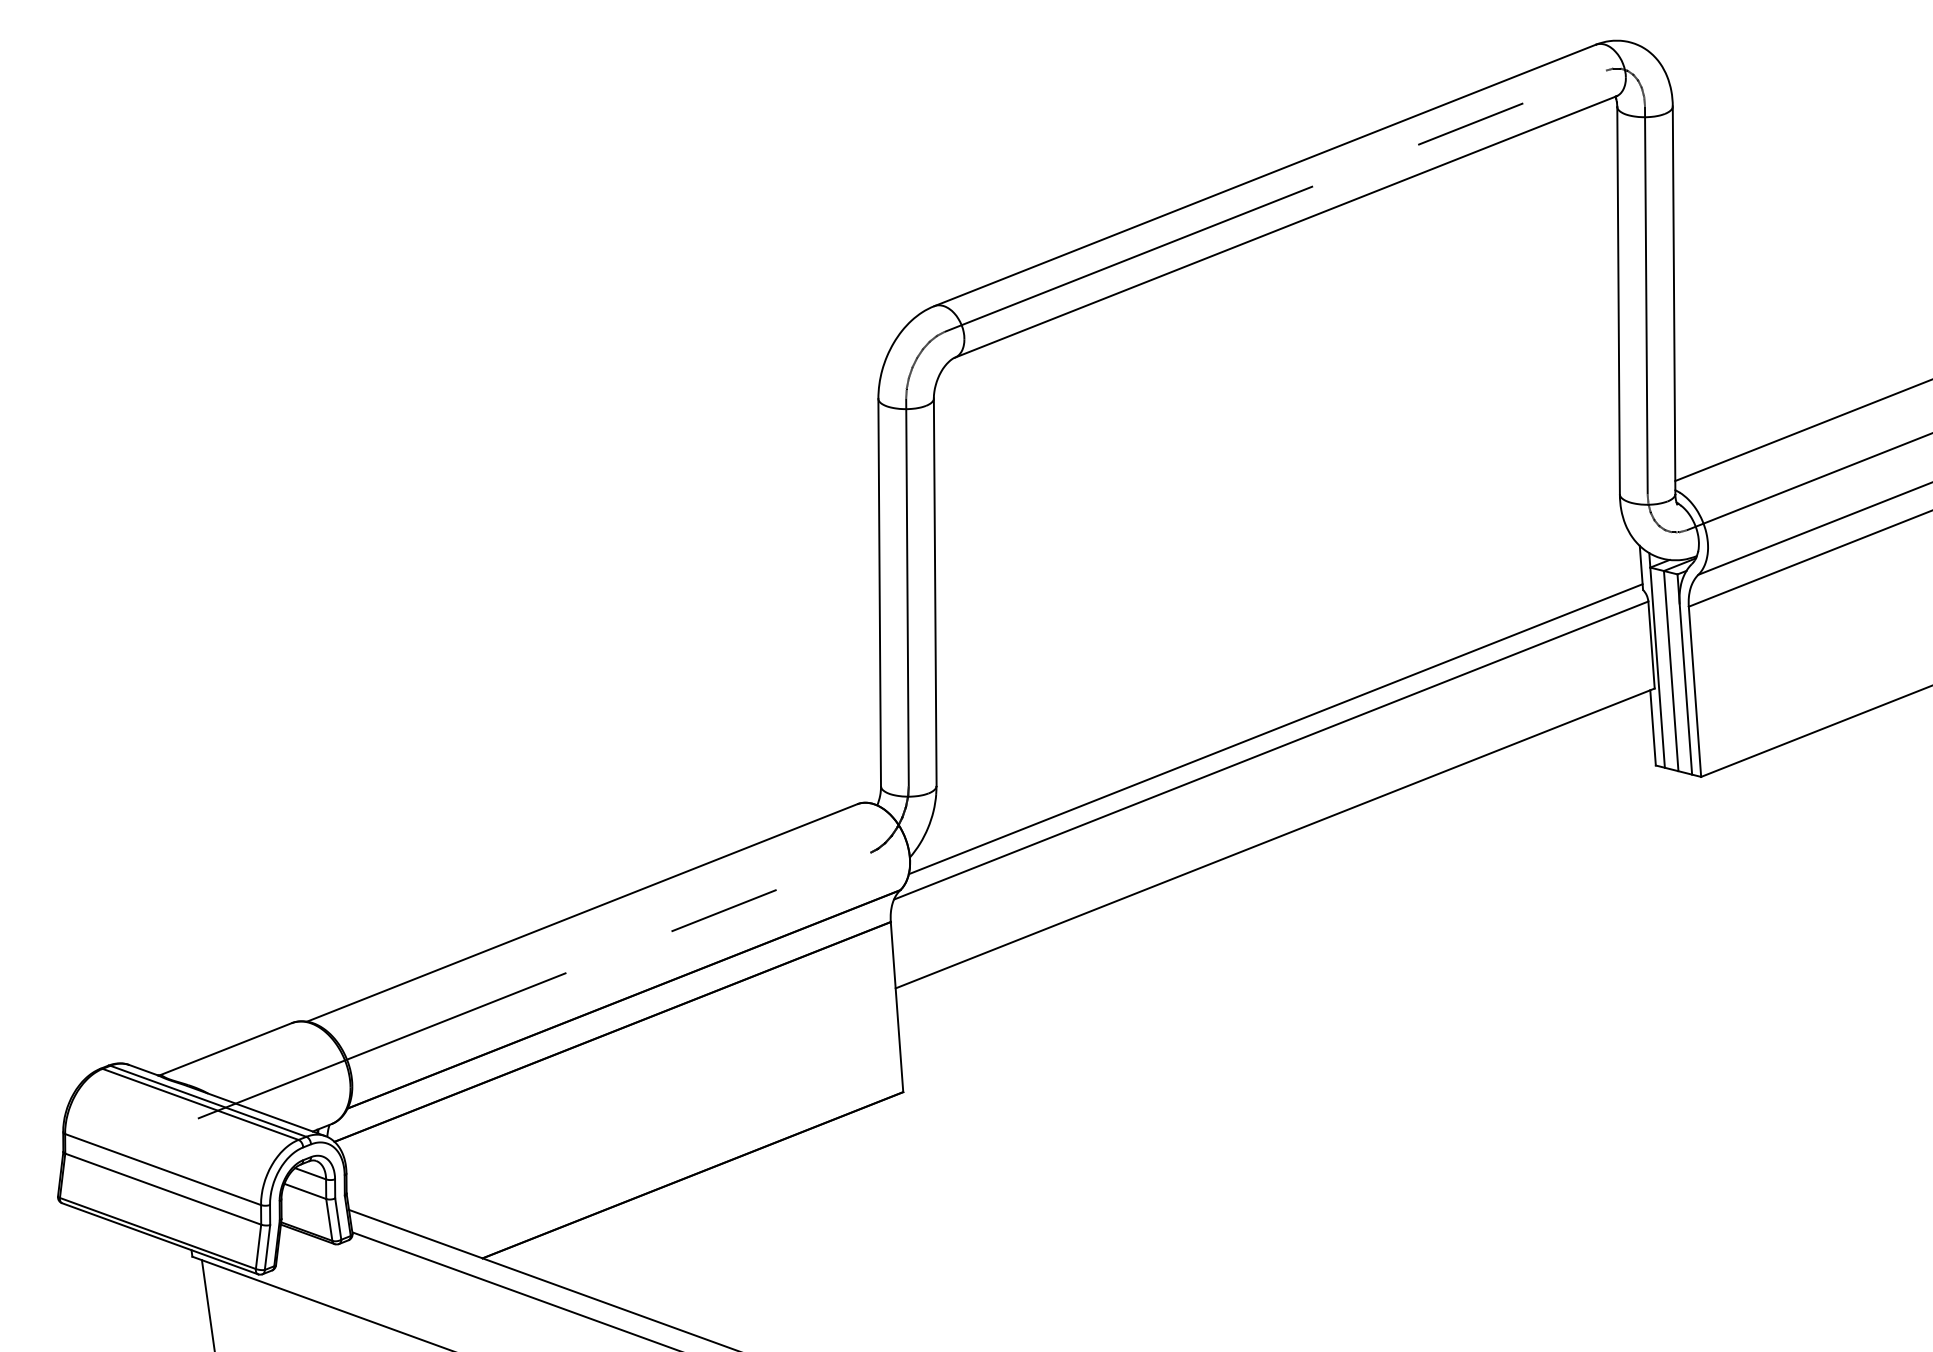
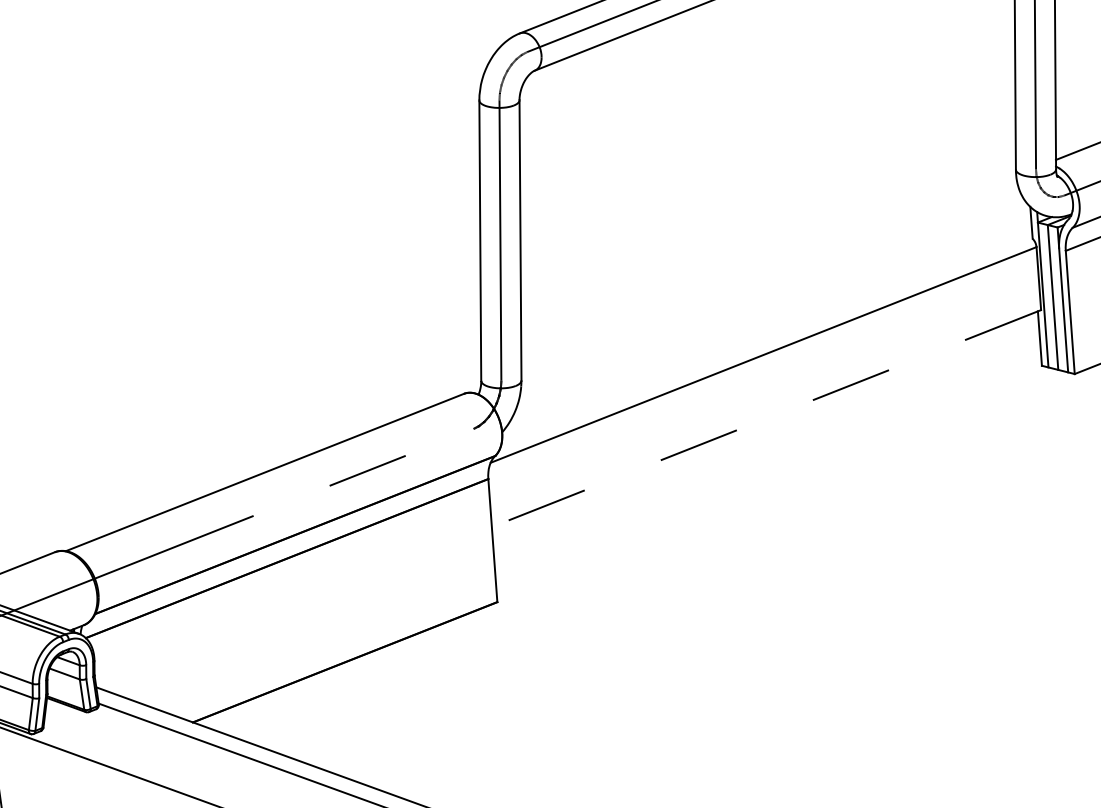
line: (1275, 729) -> (766, 339), removed
line: (1274, 838) -> (765, 418), solid -> dashed

